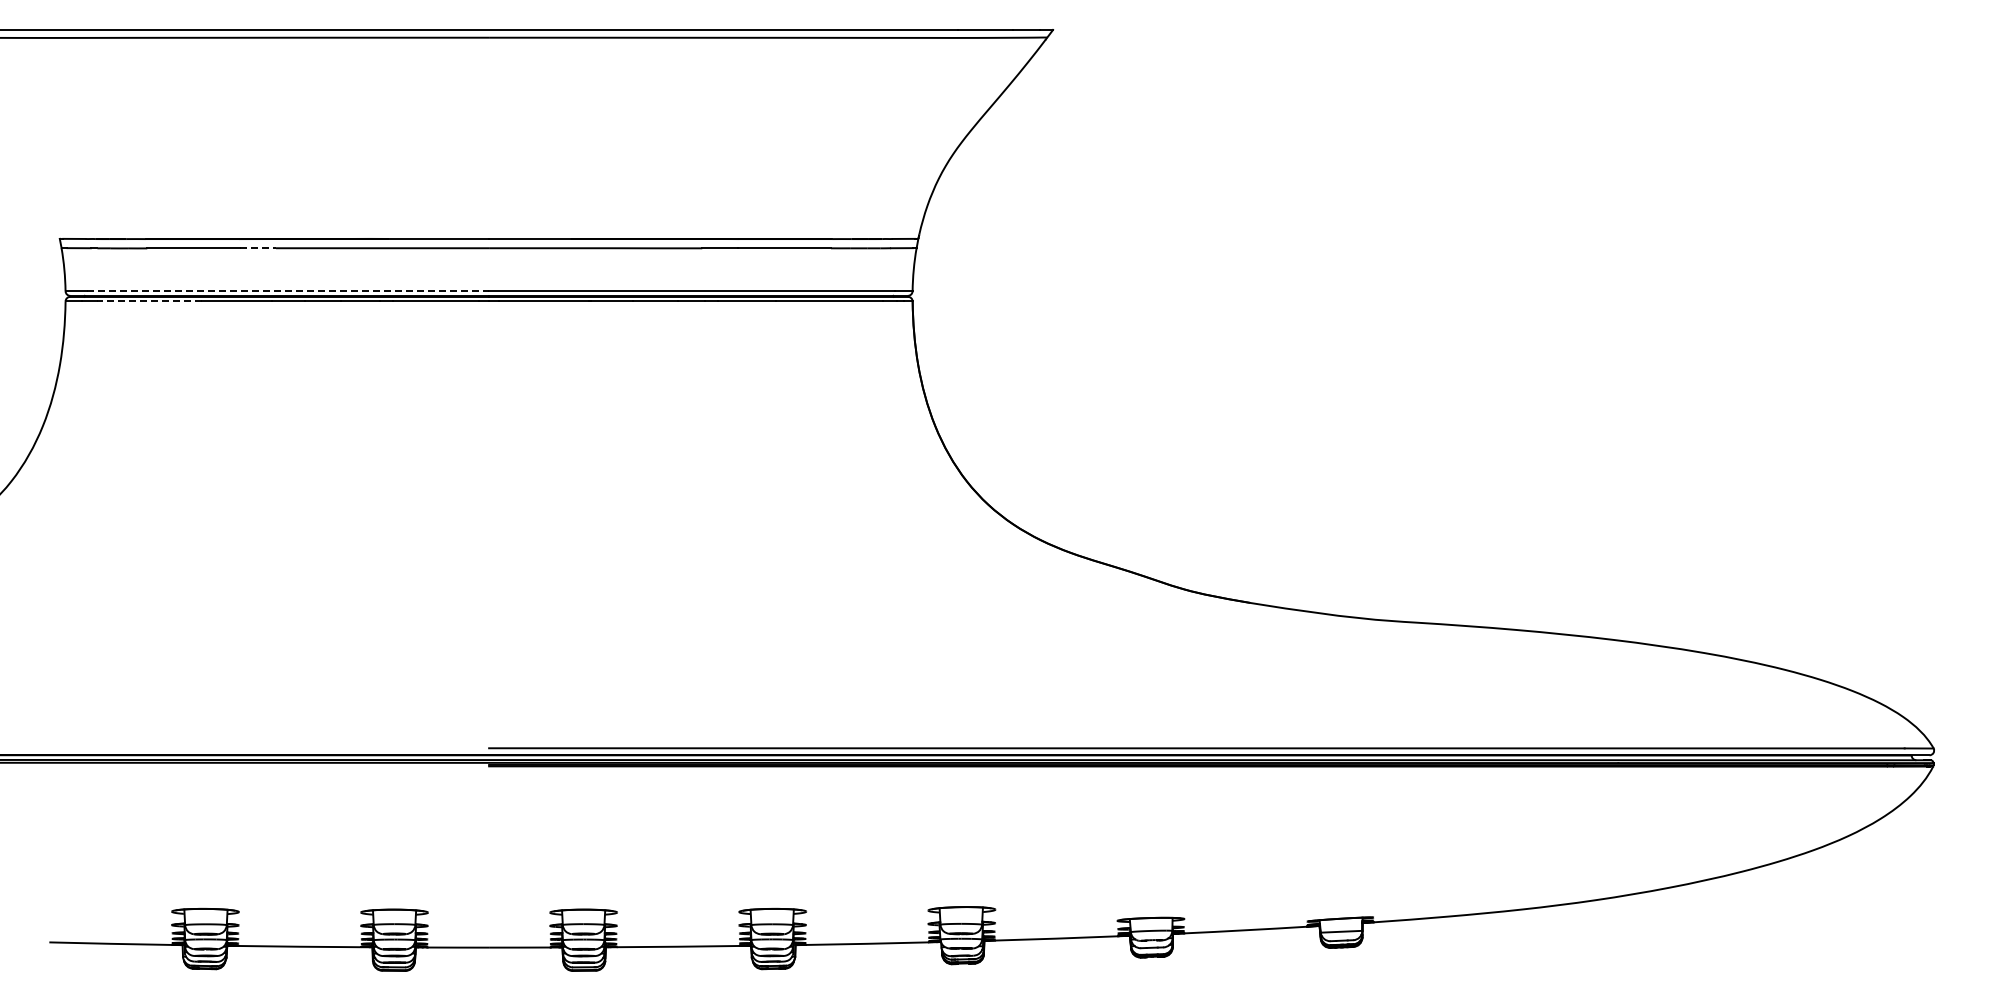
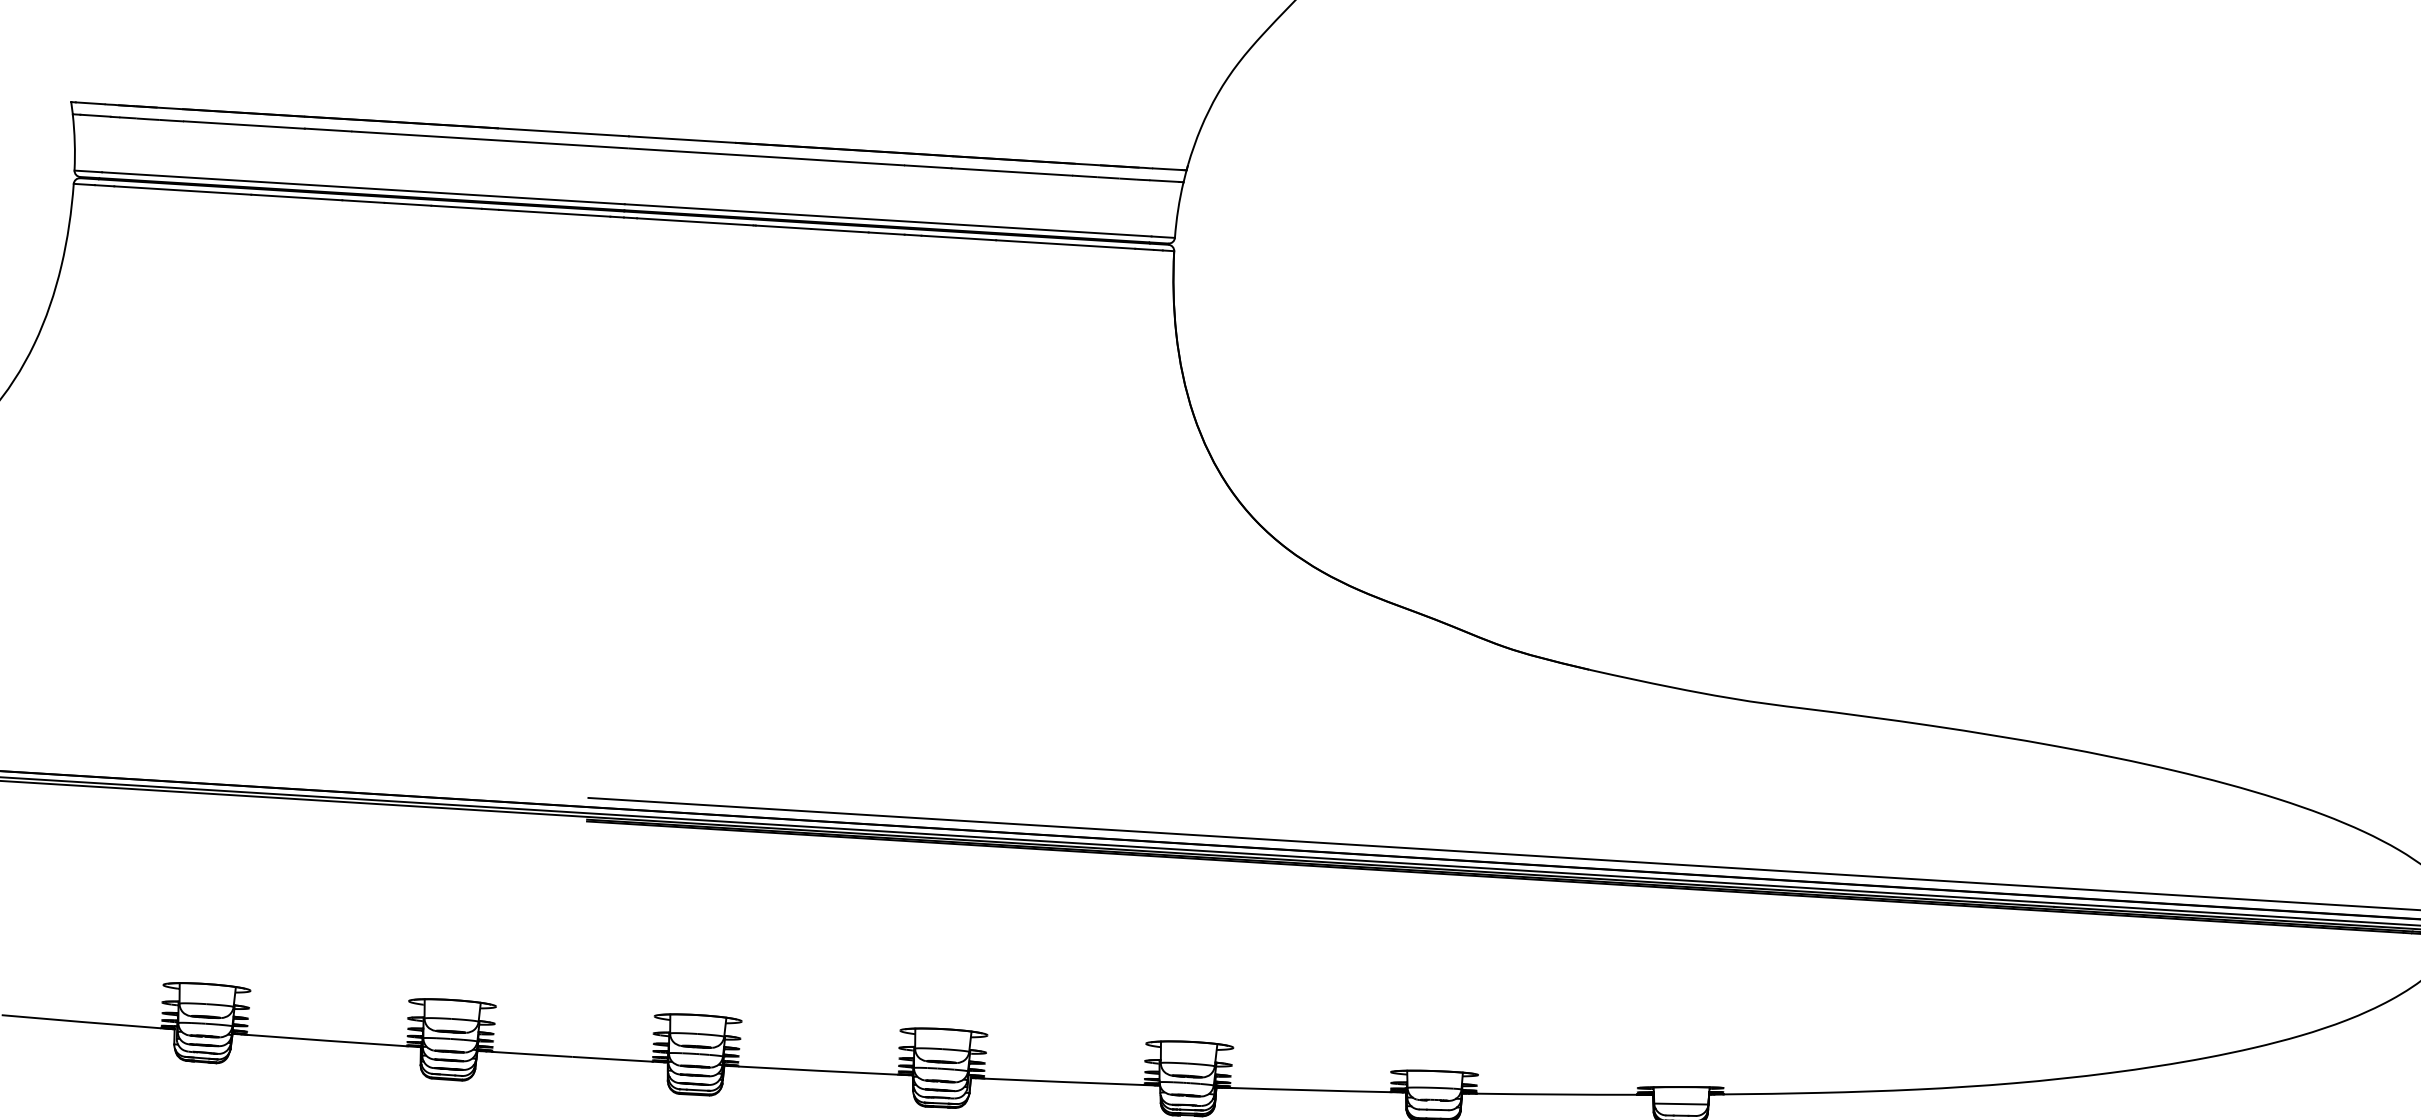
line: (258, 248) -> (328, 130), dashed -> solid
line: (288, 291) -> (364, 188), dashed -> solid
line: (149, 301) -> (182, 190), dashed -> solid

